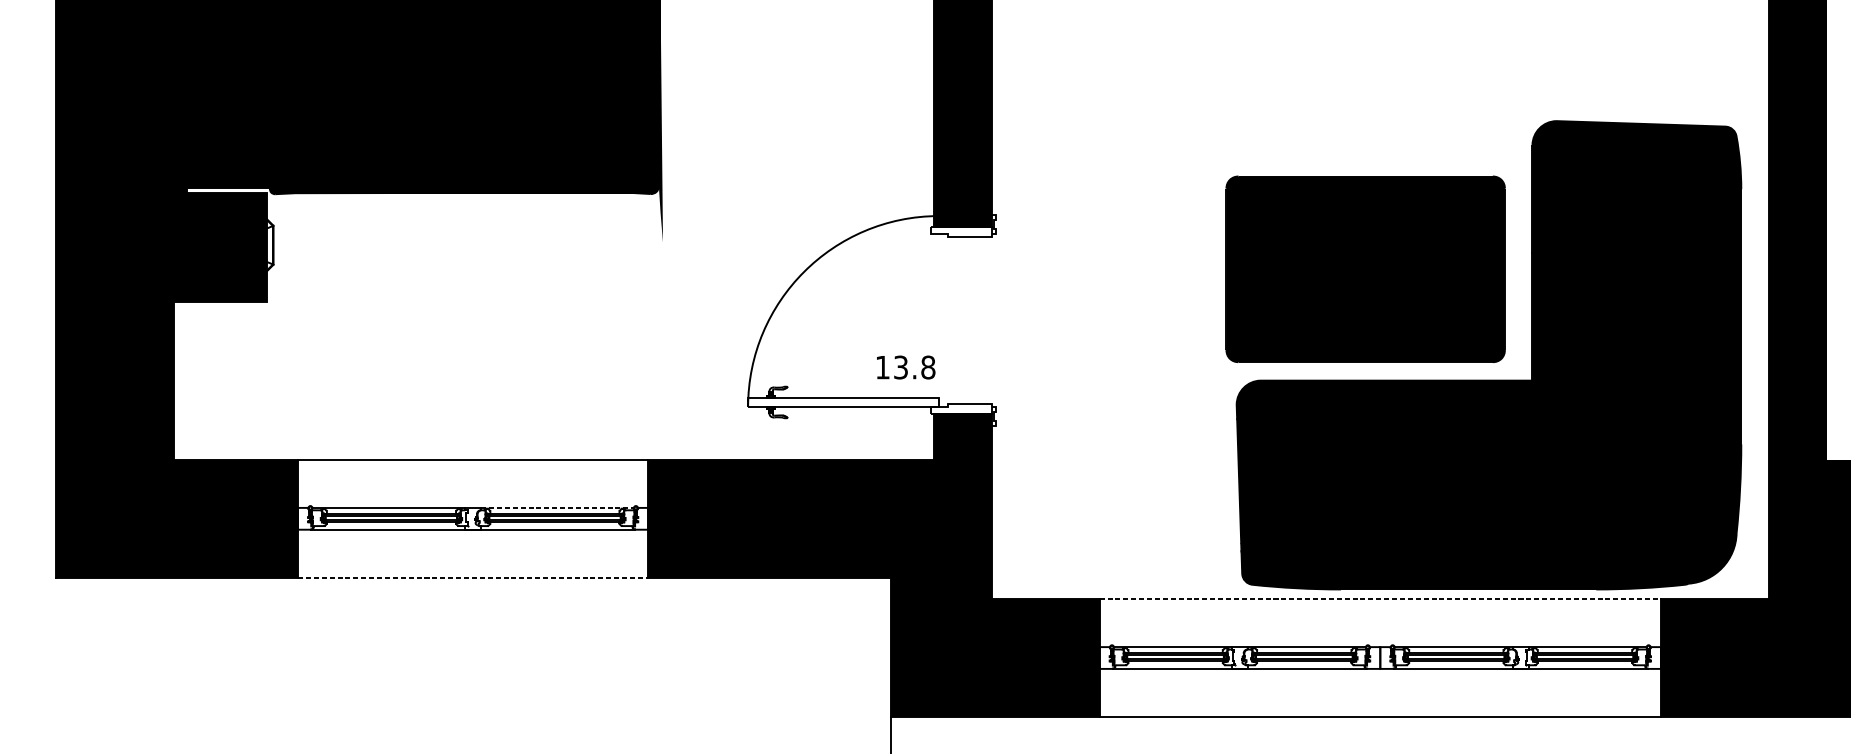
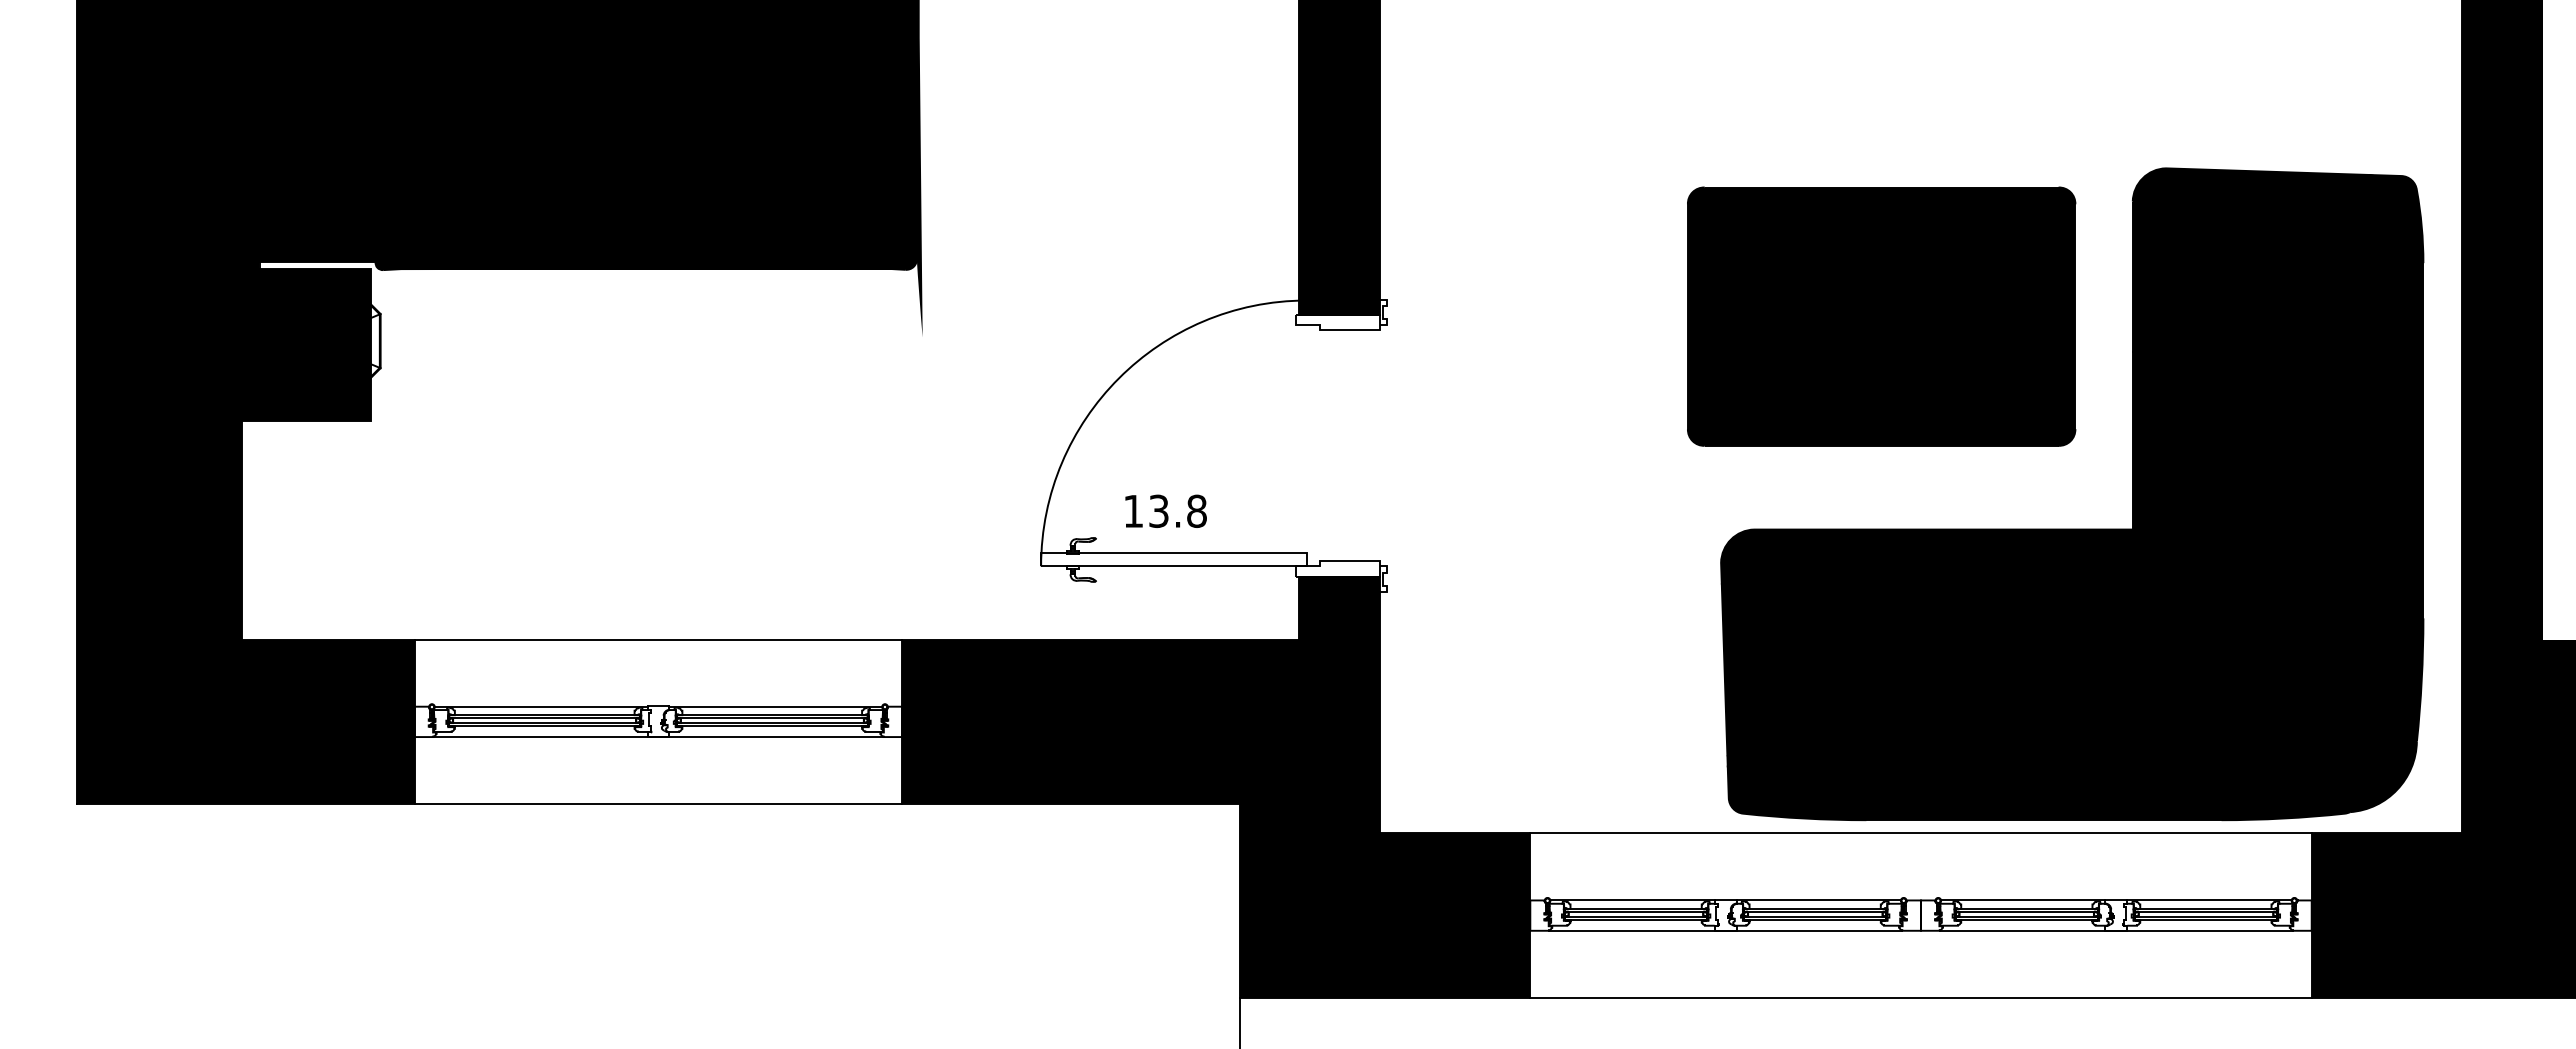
part: (1365, 269) -> (1881, 316), moved
text: (905, 366) -> (1165, 510), moved
line: (557, 507) -> (776, 706), dashed -> solid
line: (473, 578) -> (658, 804), dashed -> solid
line: (1380, 599) -> (1921, 833), dashed -> solid

